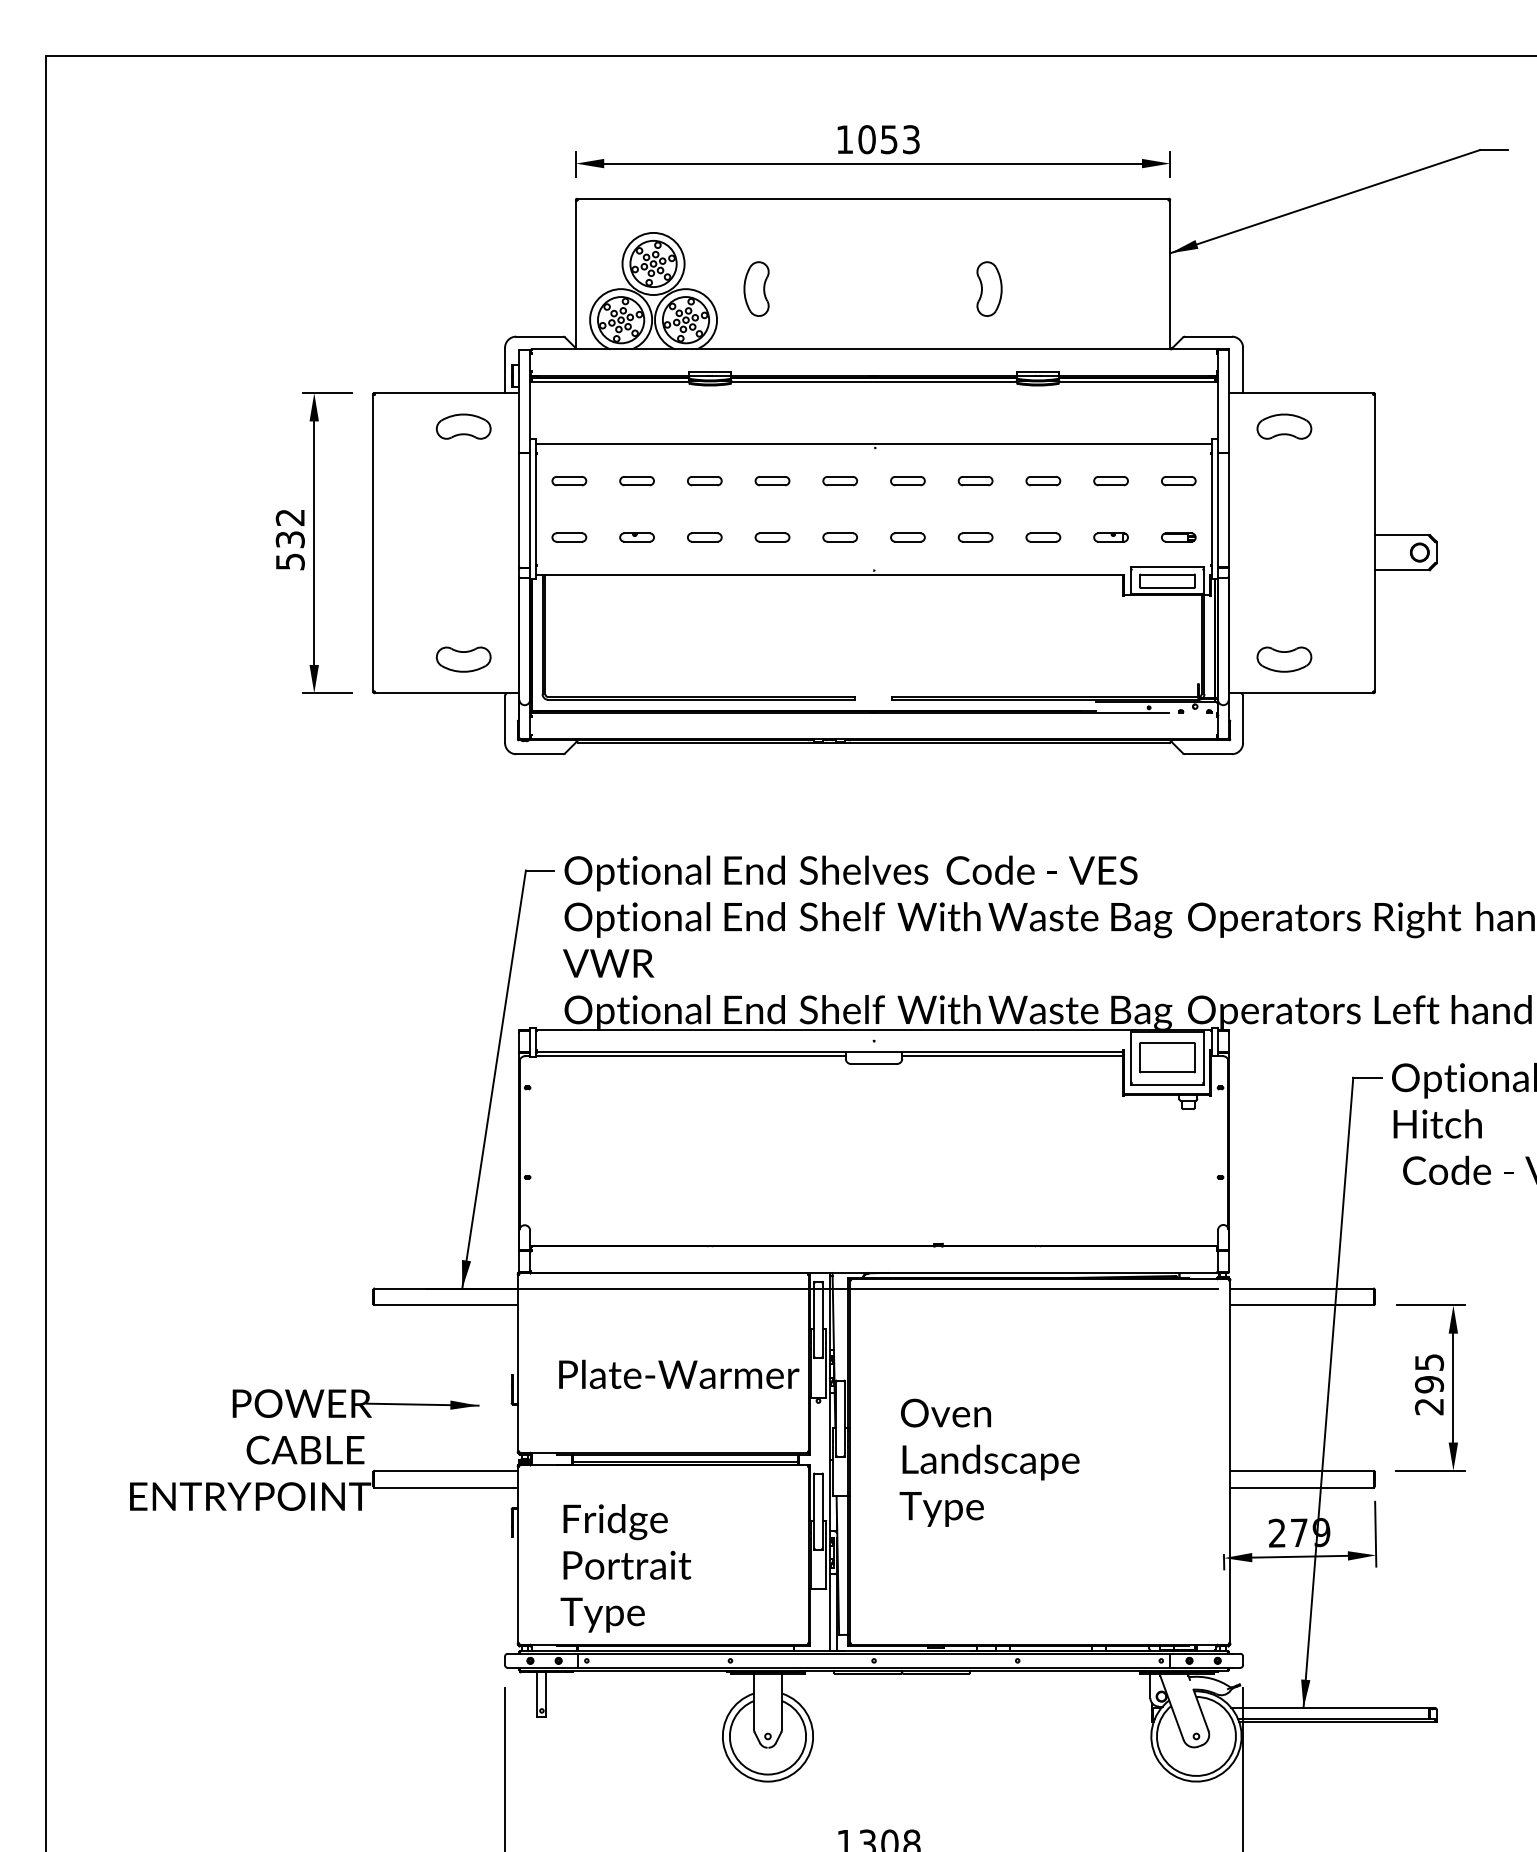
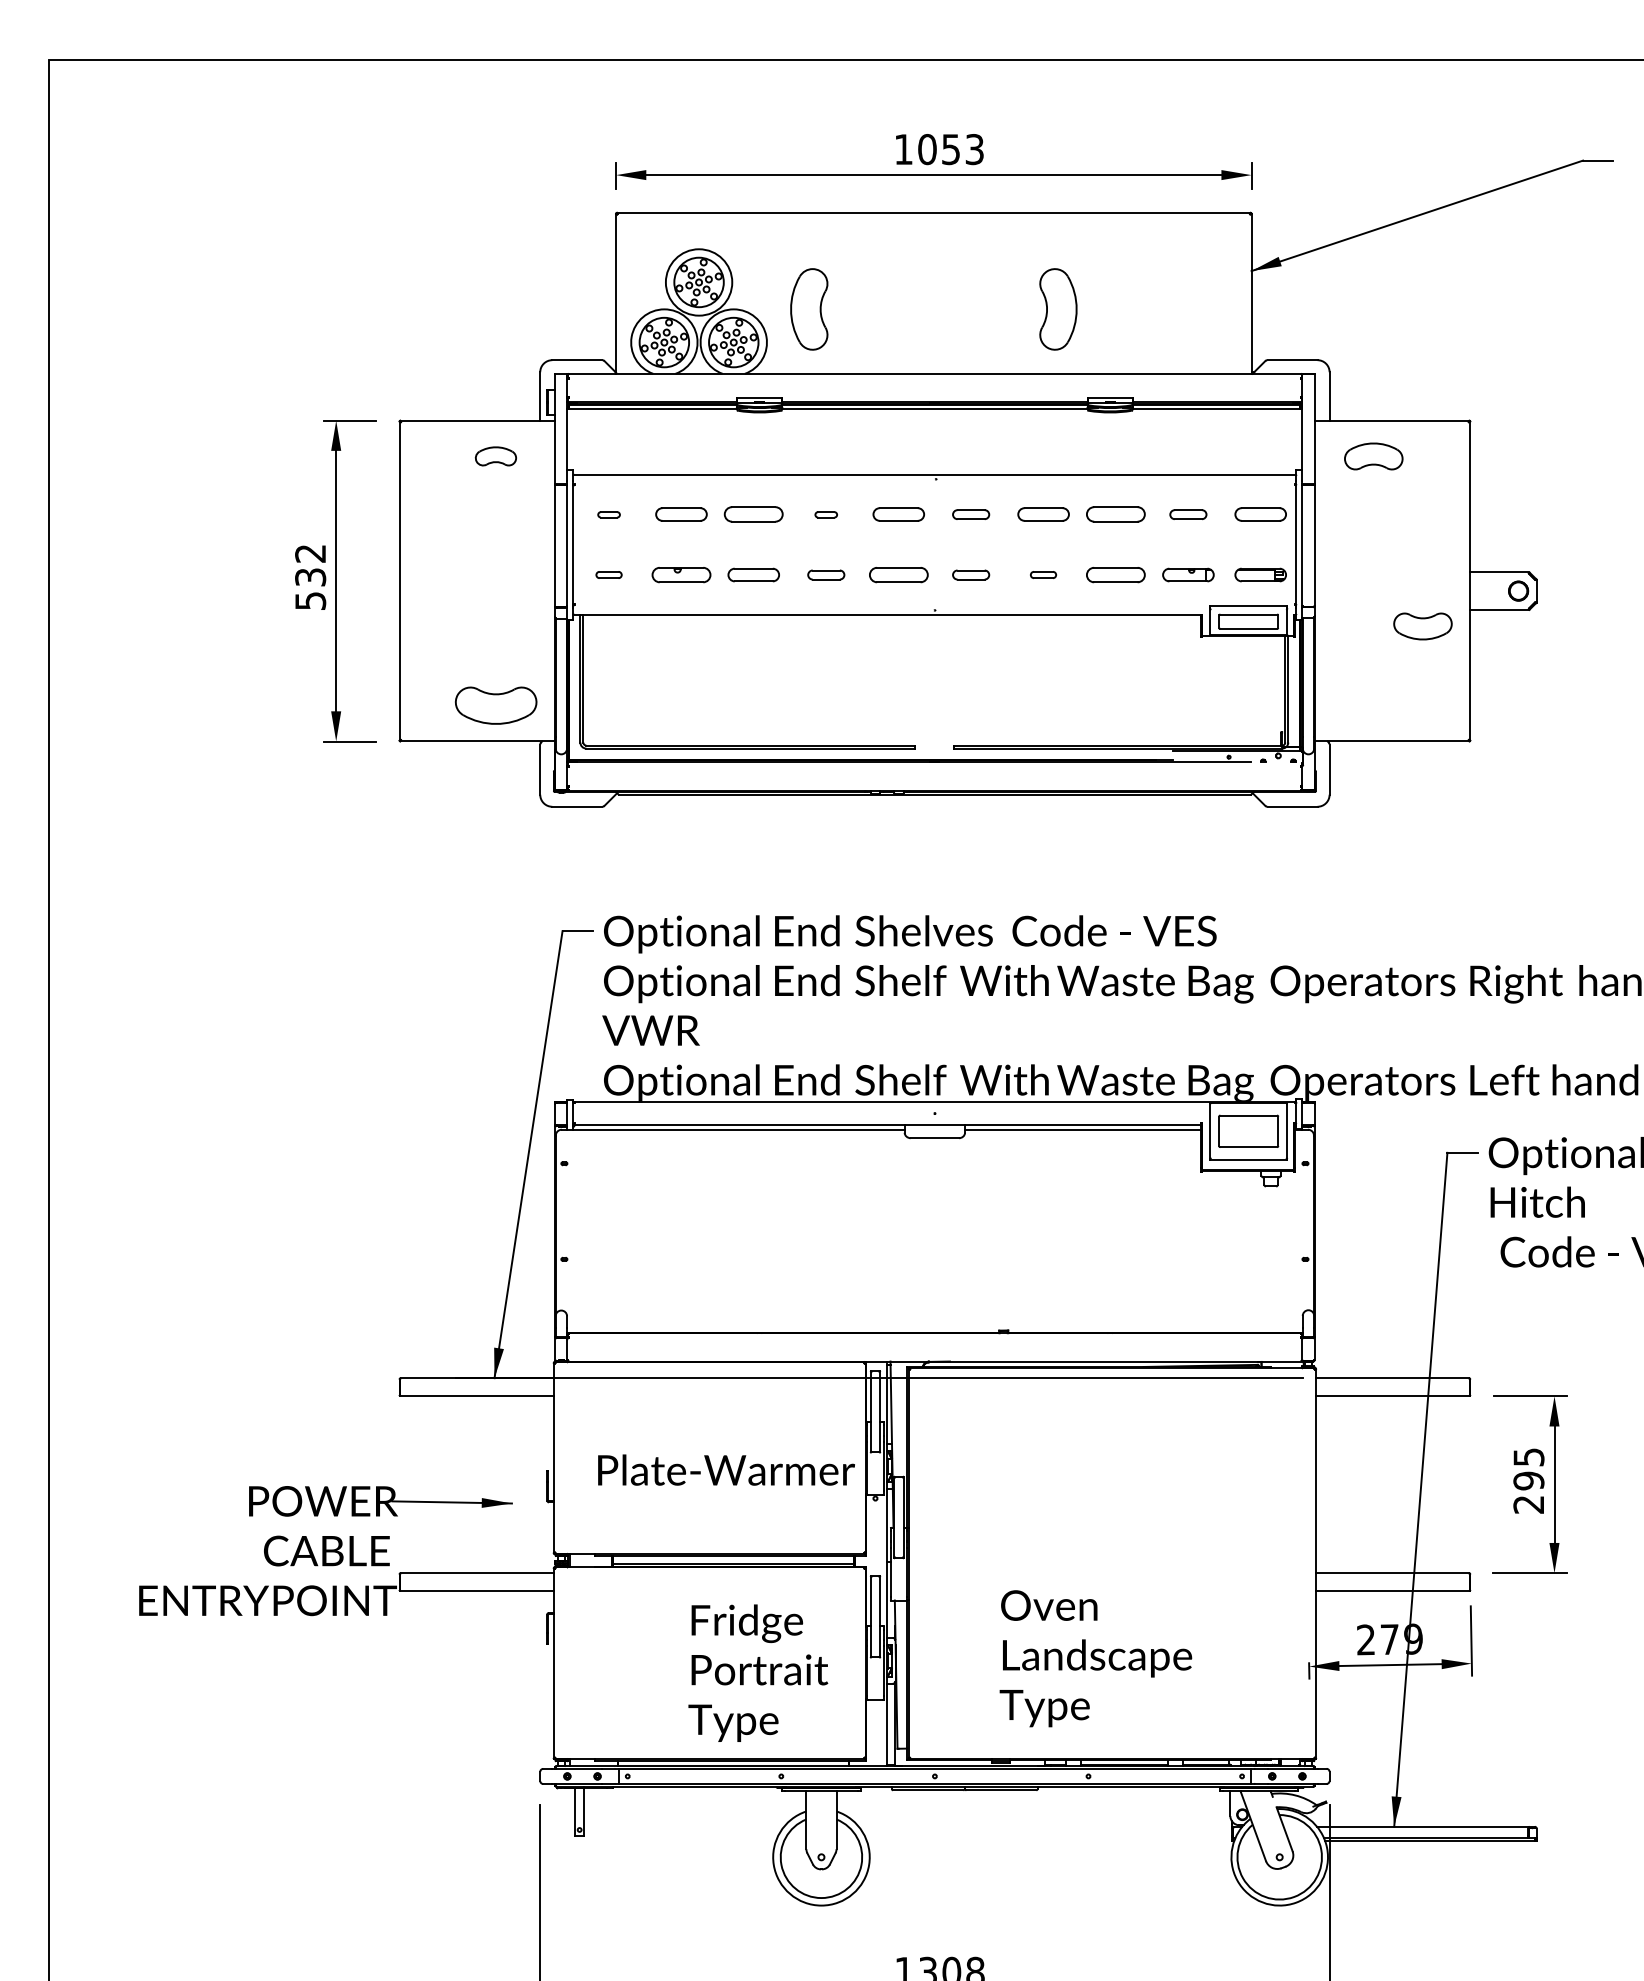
part: (756, 288) -> (809, 308), size x1.4
part: (989, 288) -> (1058, 308), size x1.4
part: (463, 426) -> (495, 456), size x0.7
part: (569, 481) -> (609, 515), size x0.6
part: (636, 481) -> (680, 515), size x1.4
part: (704, 481) -> (753, 515), size x1.6
part: (772, 481) -> (826, 515), size x0.6
part: (839, 481) -> (897, 515), size x1.4
part: (975, 481) -> (1043, 515), size x1.4
part: (1043, 481) -> (1116, 515), size x1.6
part: (1178, 481) -> (1260, 515), size x1.4
part: (569, 537) -> (609, 574), size x0.7
part: (636, 537) -> (680, 574), size x1.6
part: (704, 537) -> (753, 574), size x1.4
part: (839, 537) -> (897, 574), size x1.6
part: (975, 537) -> (1043, 574), size x0.7
part: (1043, 537) -> (1116, 574), size x1.6
part: (1110, 537) -> (1187, 574), size x1.4
part: (1178, 537) -> (1260, 574), size x1.4
part: (463, 659) -> (495, 705), size x1.4
part: (1284, 659) -> (1423, 626), moved
text: (989, 1462) -> (1095, 1658), moved
text: (625, 1568) -> (757, 1673), moved

